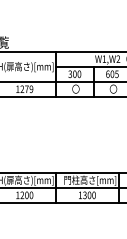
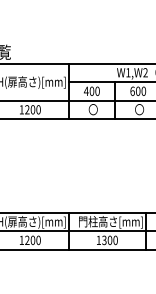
text: (70, 73) -> (86, 90), 300 -> 400
text: (116, 73) -> (143, 90), 605 -> 600
text: (28, 89) -> (35, 109), 1279 -> 1200

